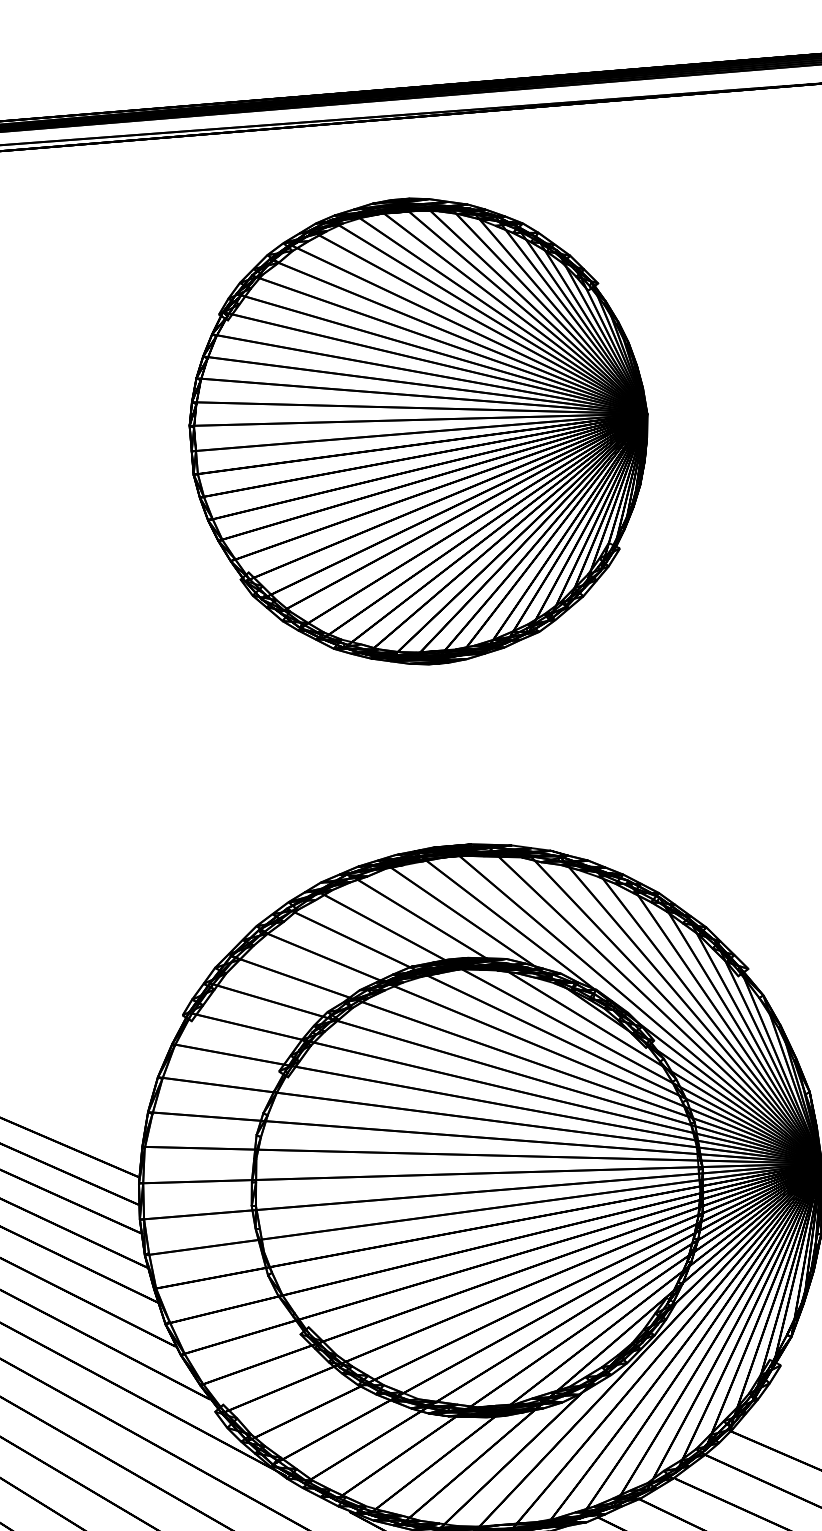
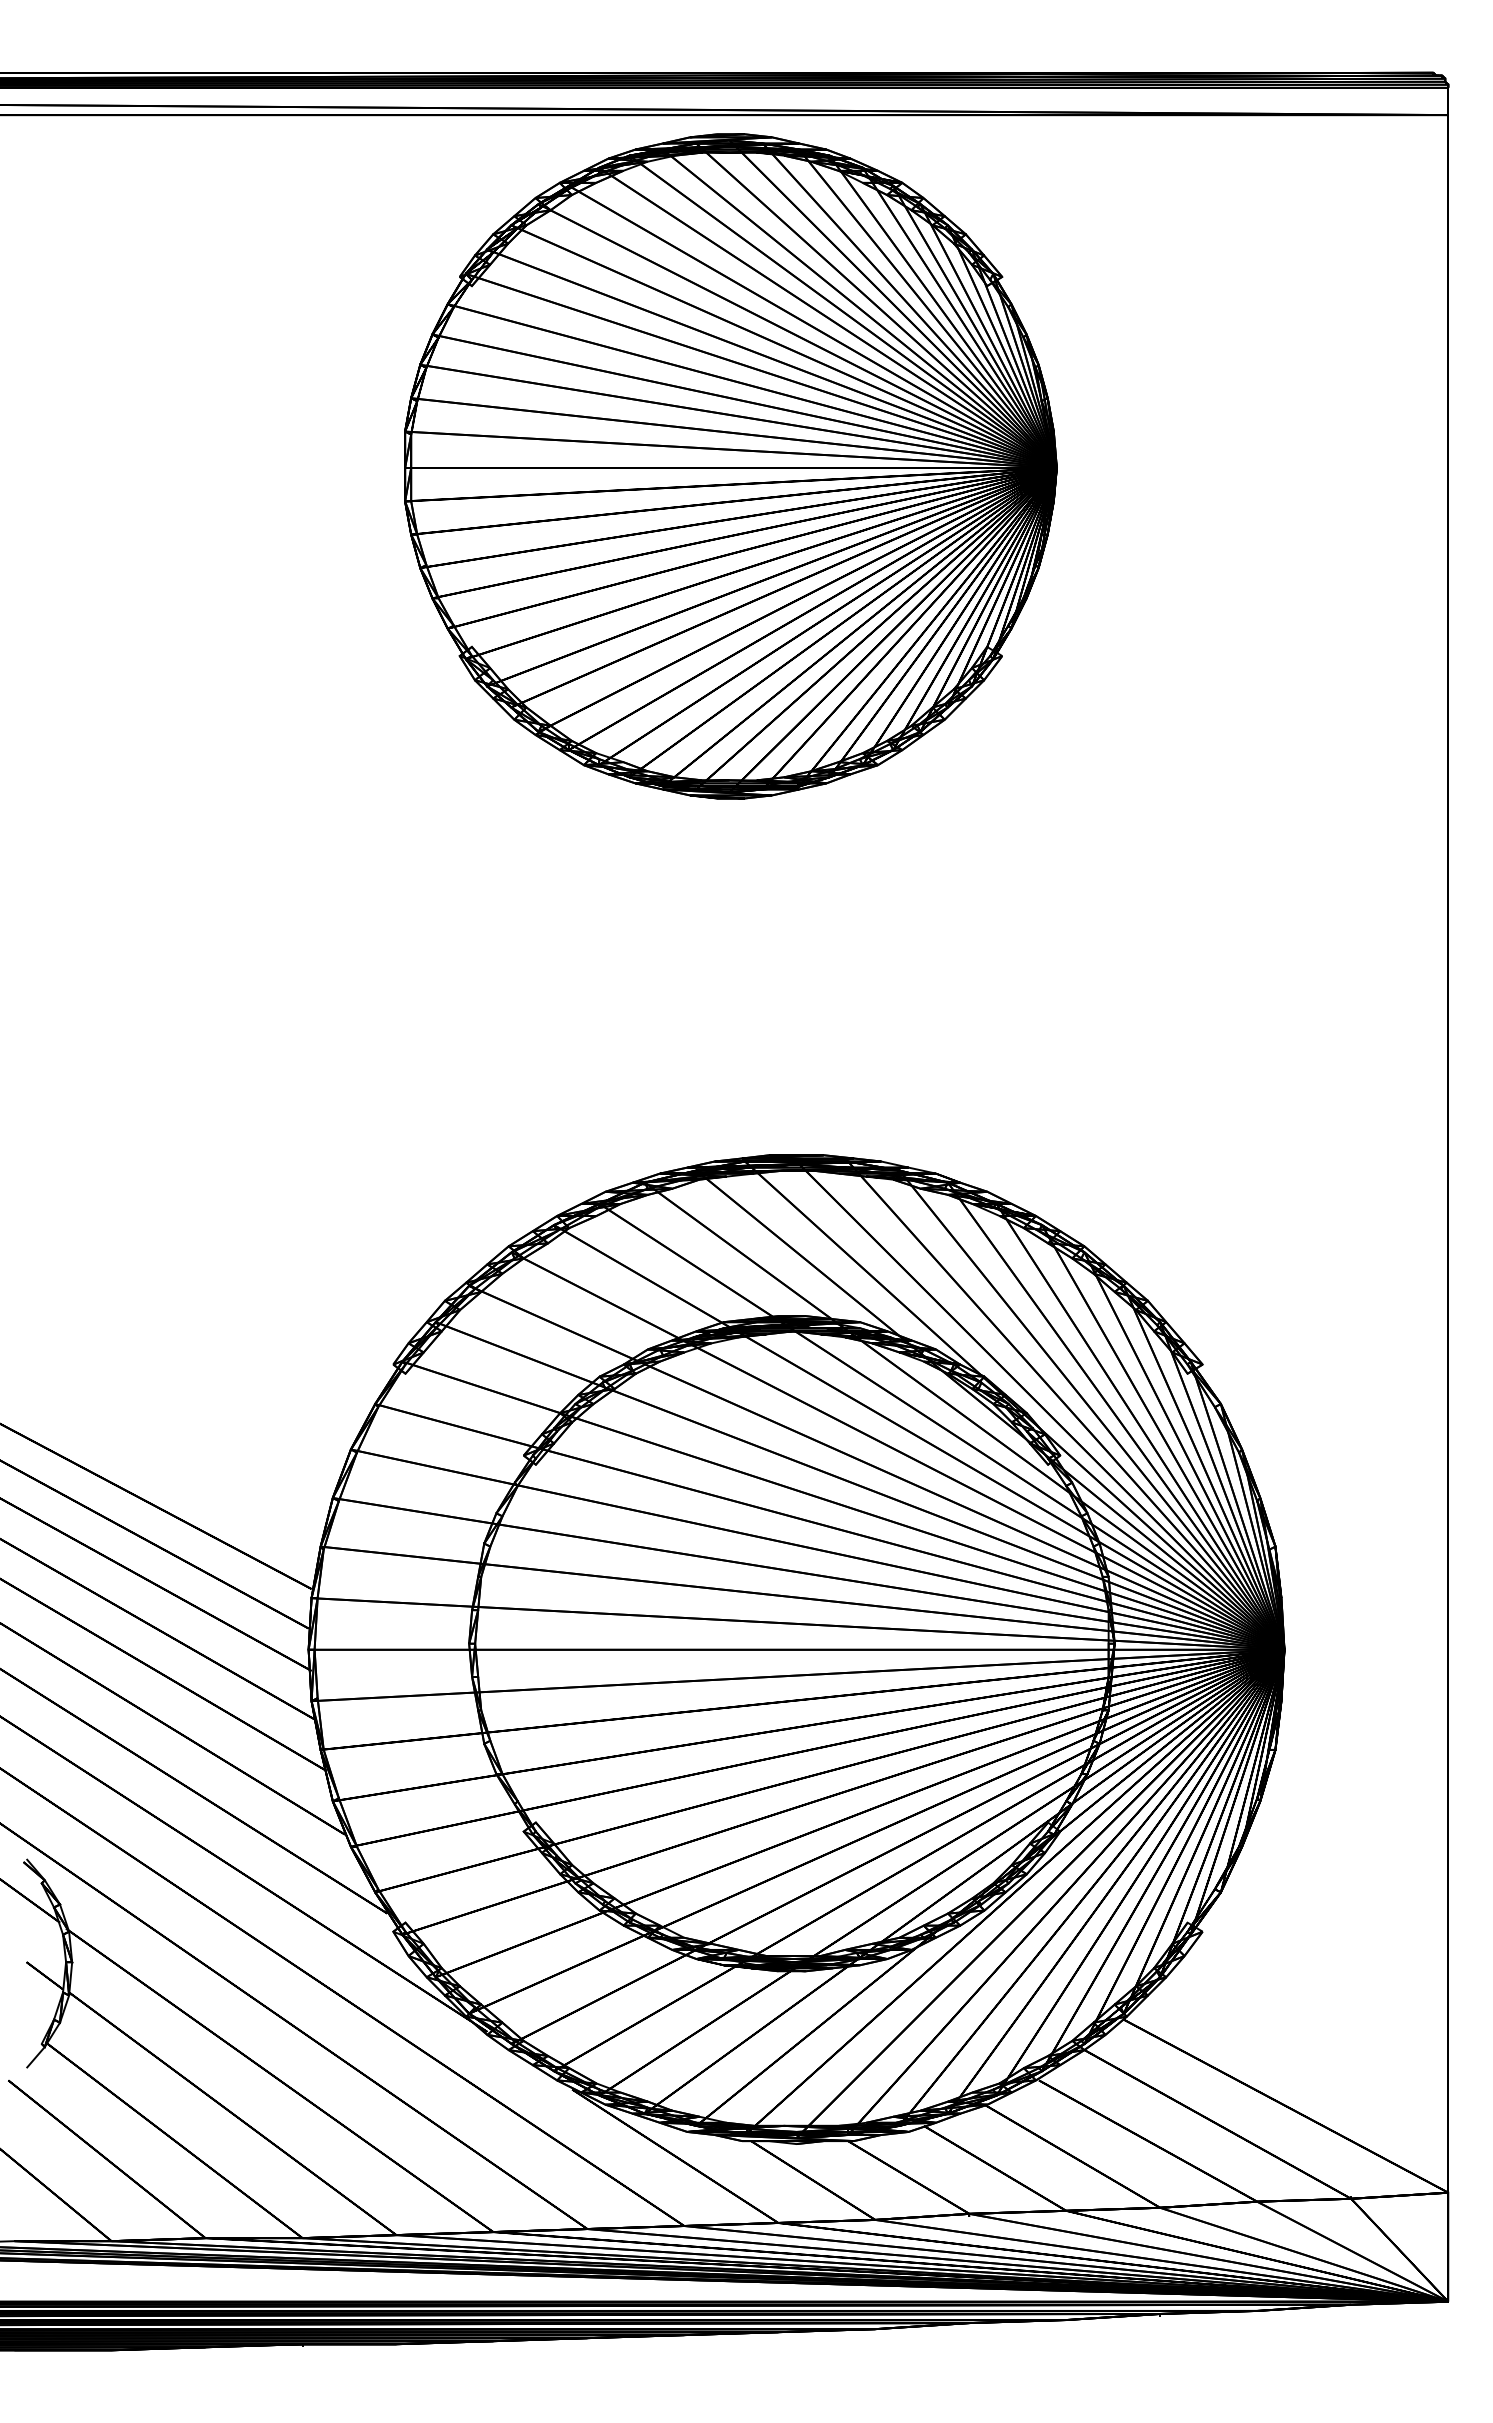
part: (419, 431) -> (730, 466), moved

